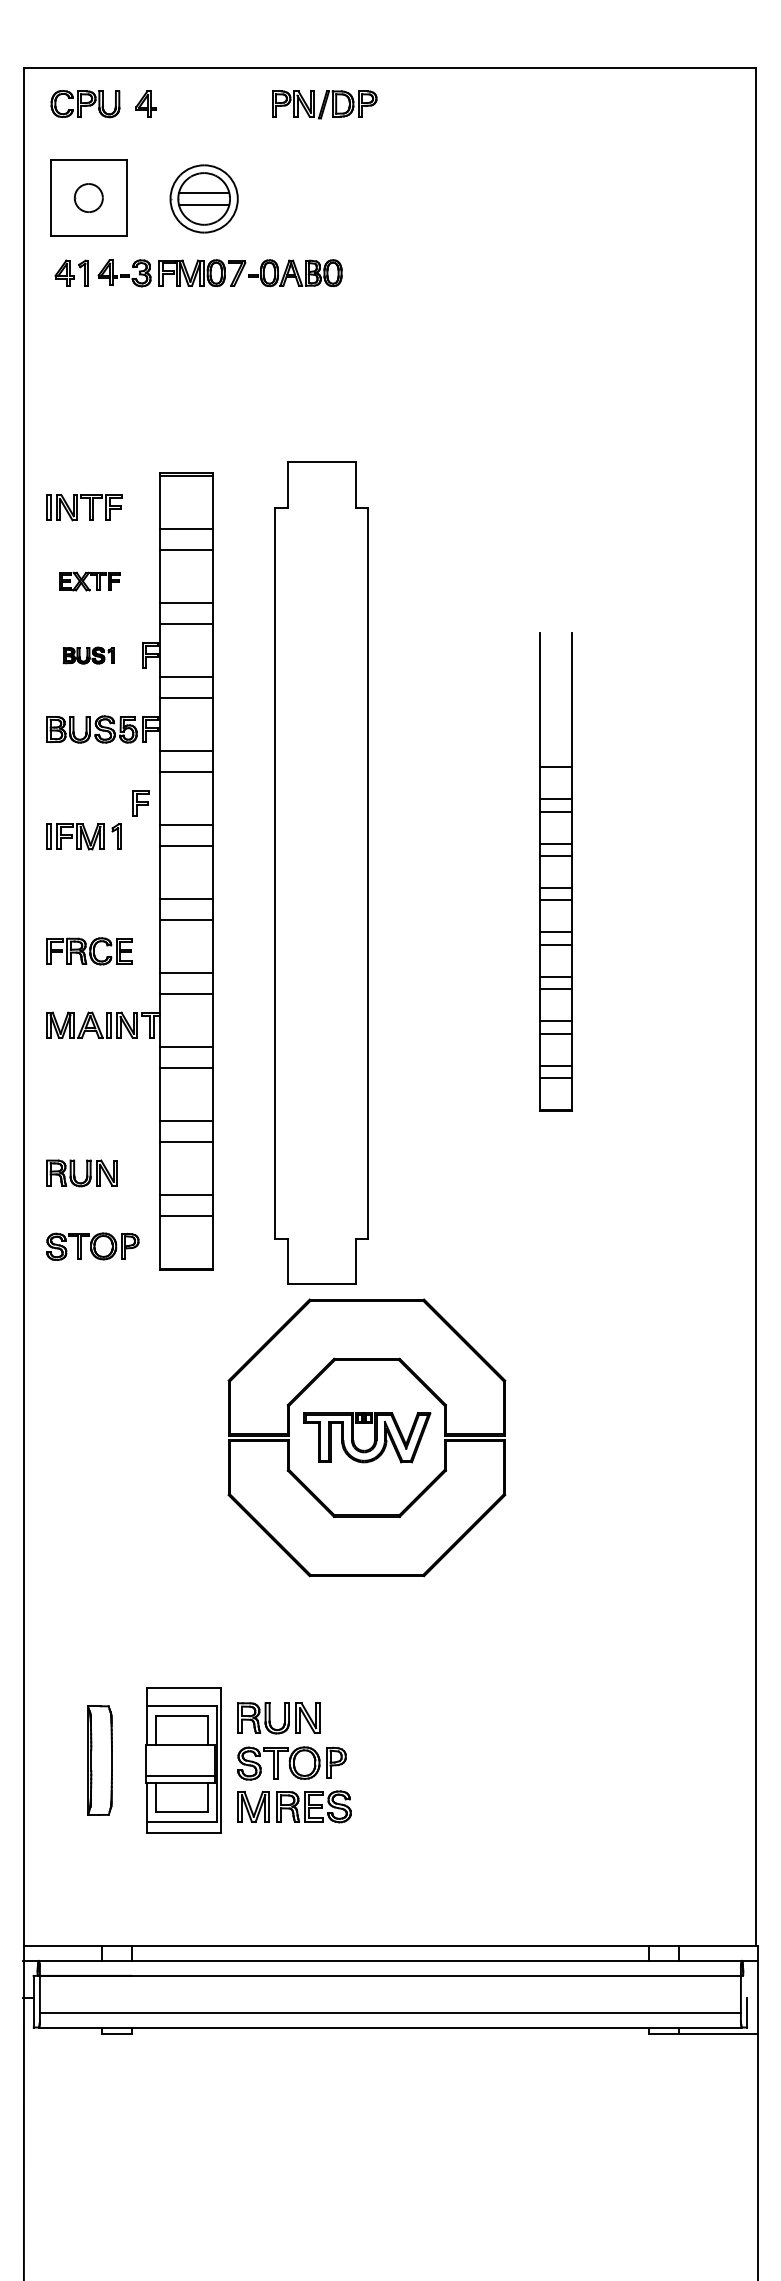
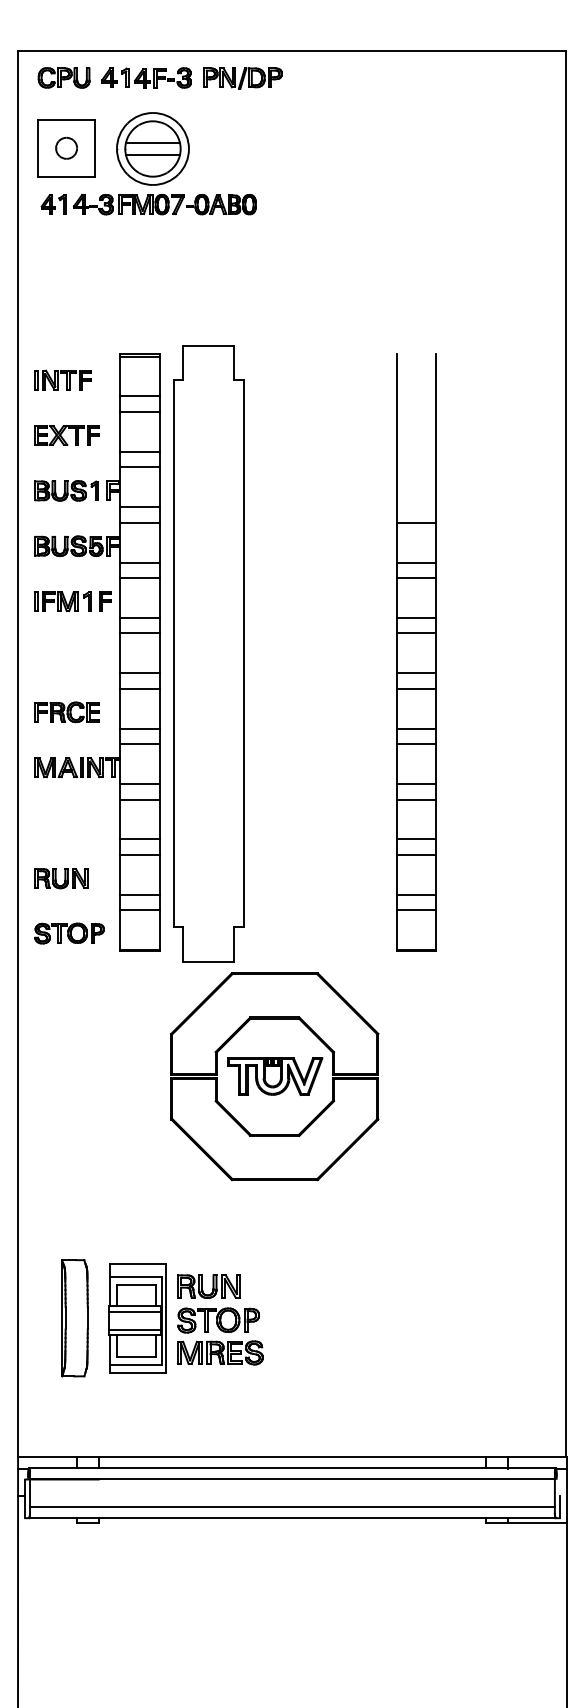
part: (208, 103) -> (156, 77), added
part: (203, 198) -> (152, 148), size x1.43
part: (88, 581) -> (66, 435), size x1.43
part: (88, 655) -> (66, 490), size x1.67
part: (83, 836) -> (62, 601), moved
part: (556, 871) -> (416, 652), size x1.67
part: (321, 872) -> (208, 653), moved
line: (180, 1751) -> (135, 1311), added
part: (99, 1760) -> (74, 1318), size x1.43

